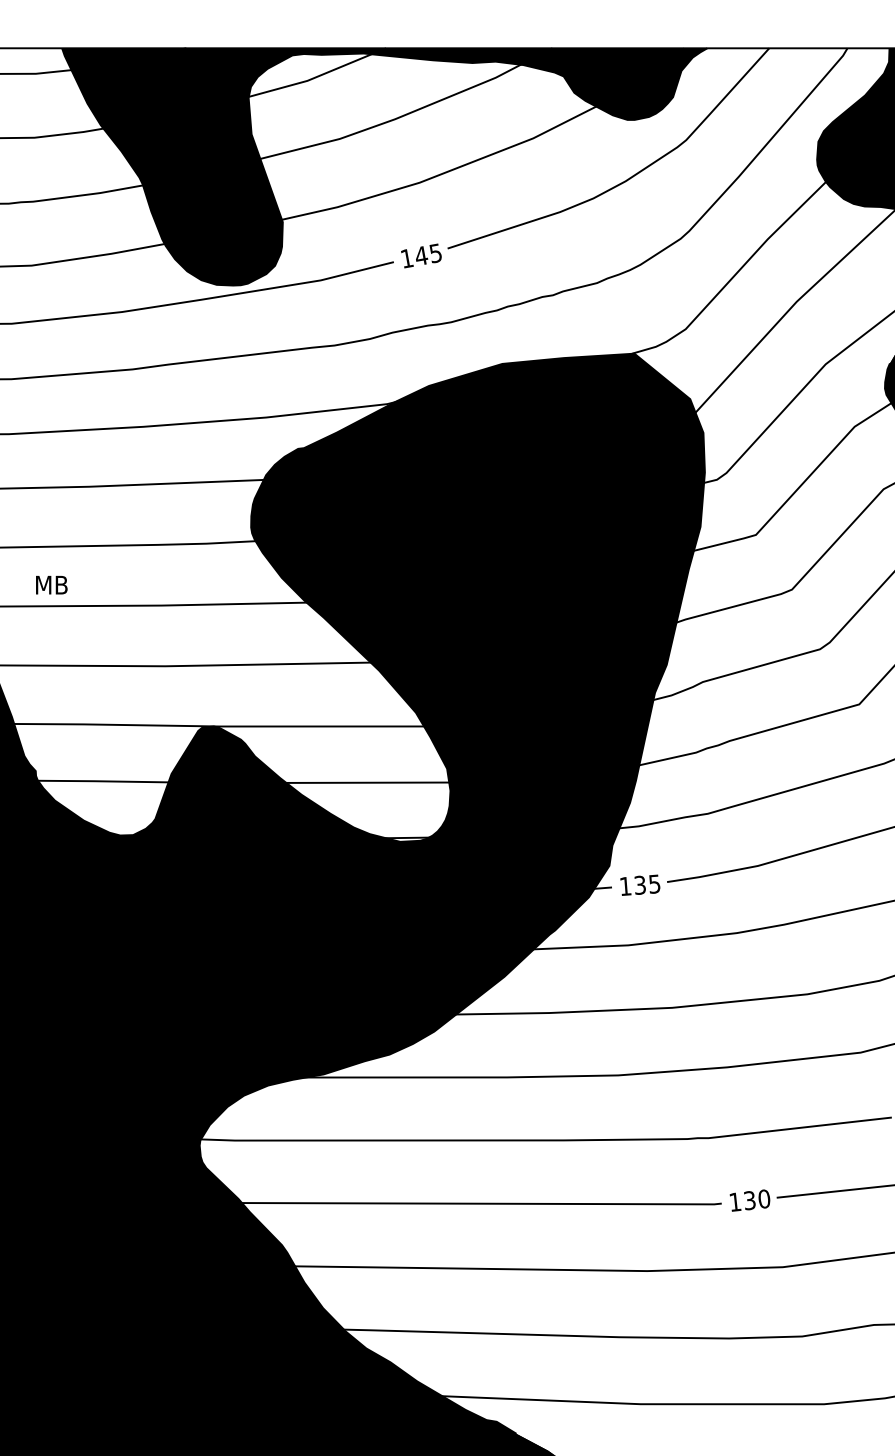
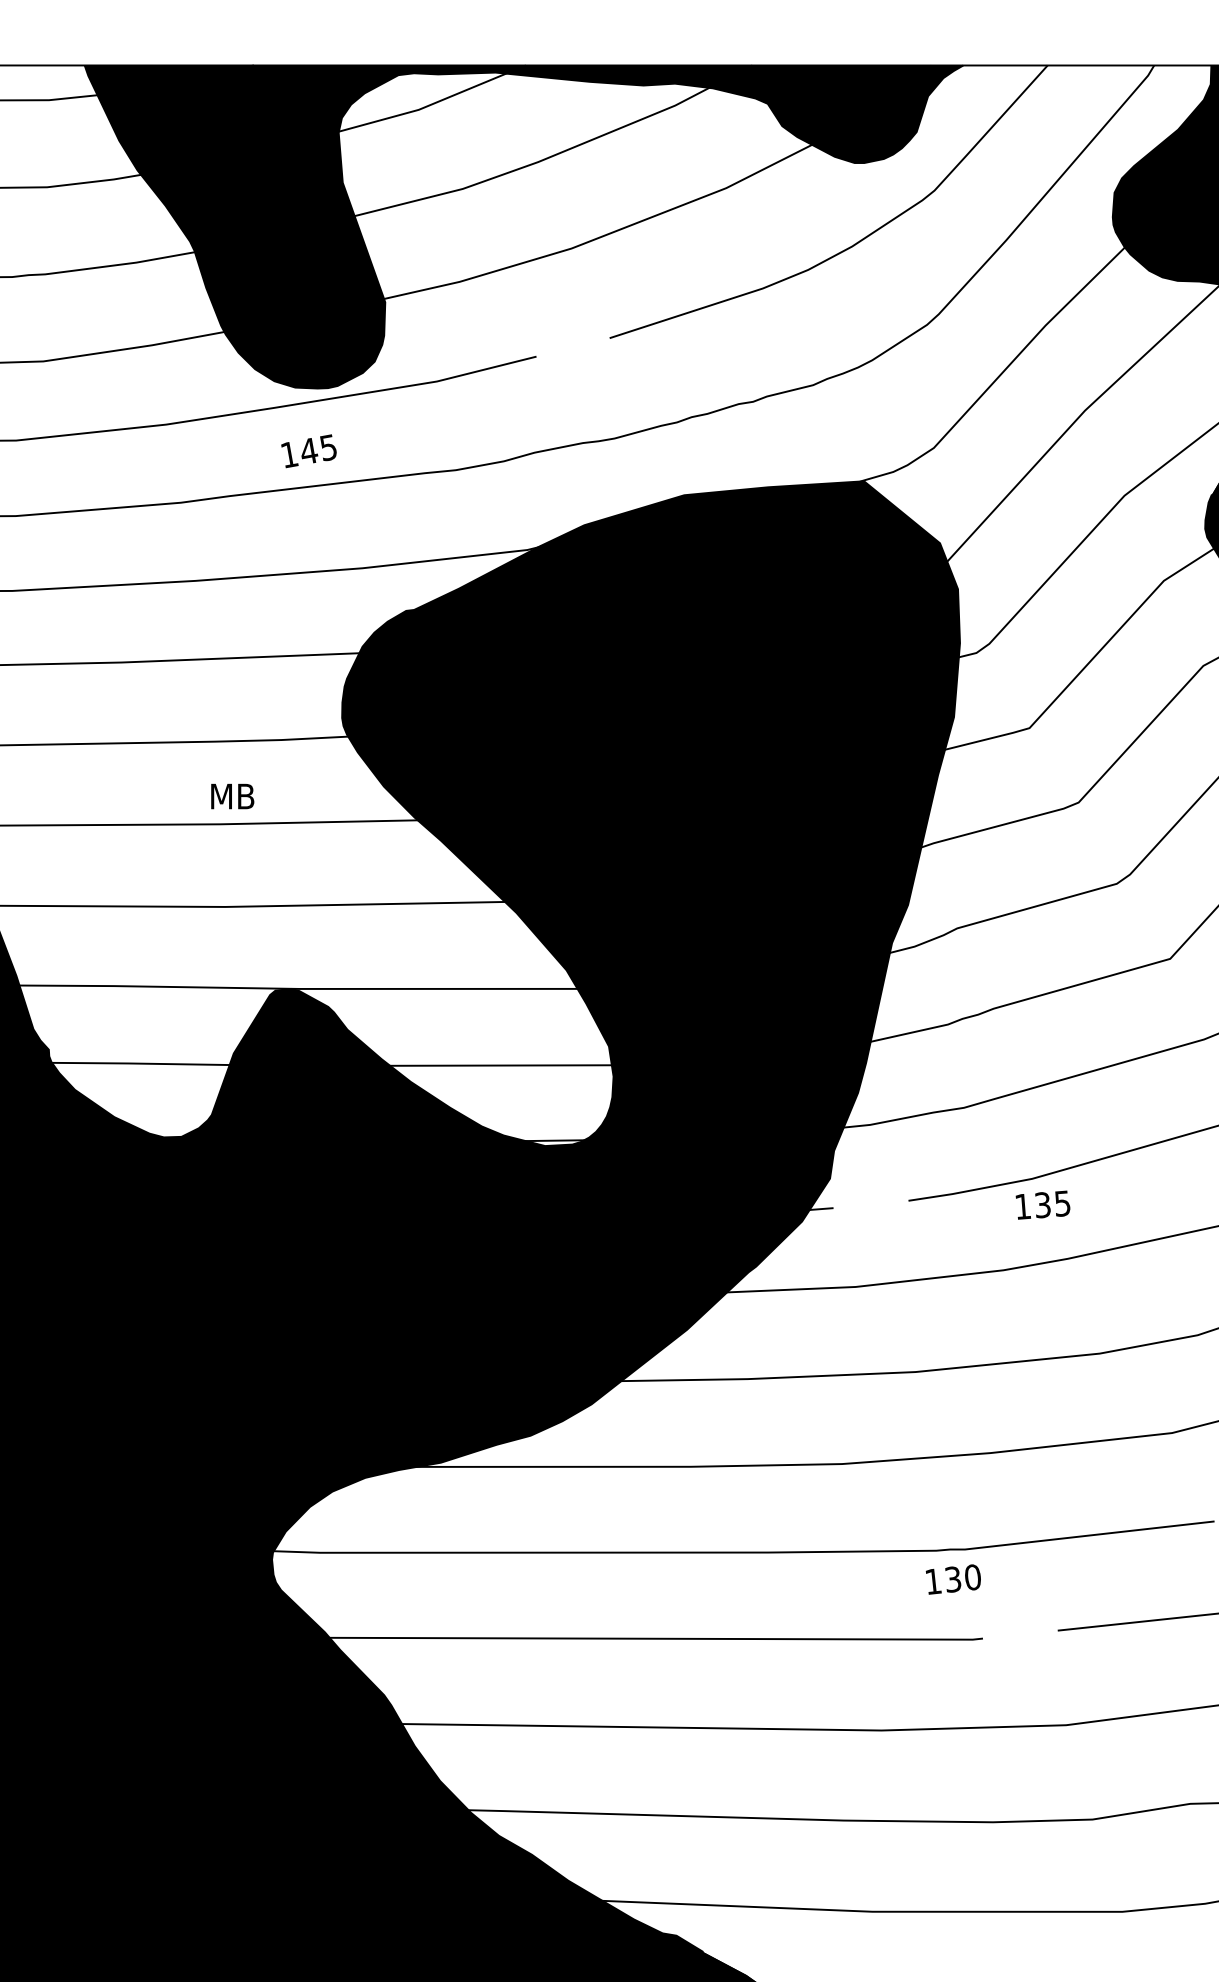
text: (421, 256) -> (308, 451), moved
text: (51, 585) -> (232, 796), moved
text: (639, 884) -> (1042, 1204), moved
text: (749, 1200) -> (952, 1579), moved

